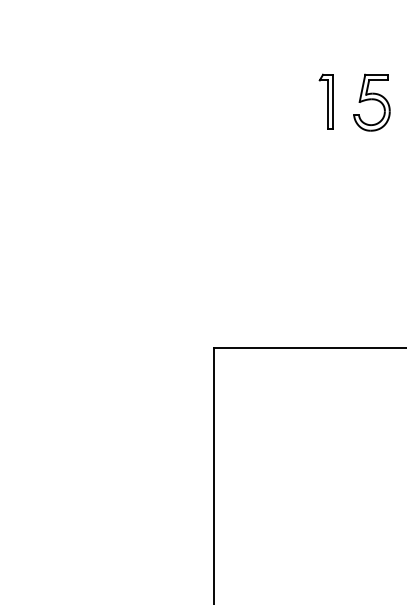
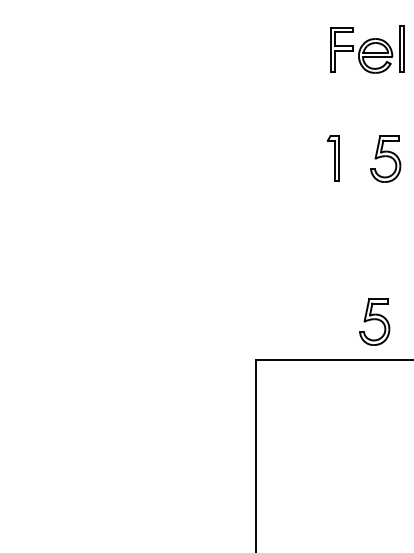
part: (325, 102) -> (332, 158), moved
part: (358, 300) -> (374, 321), added

